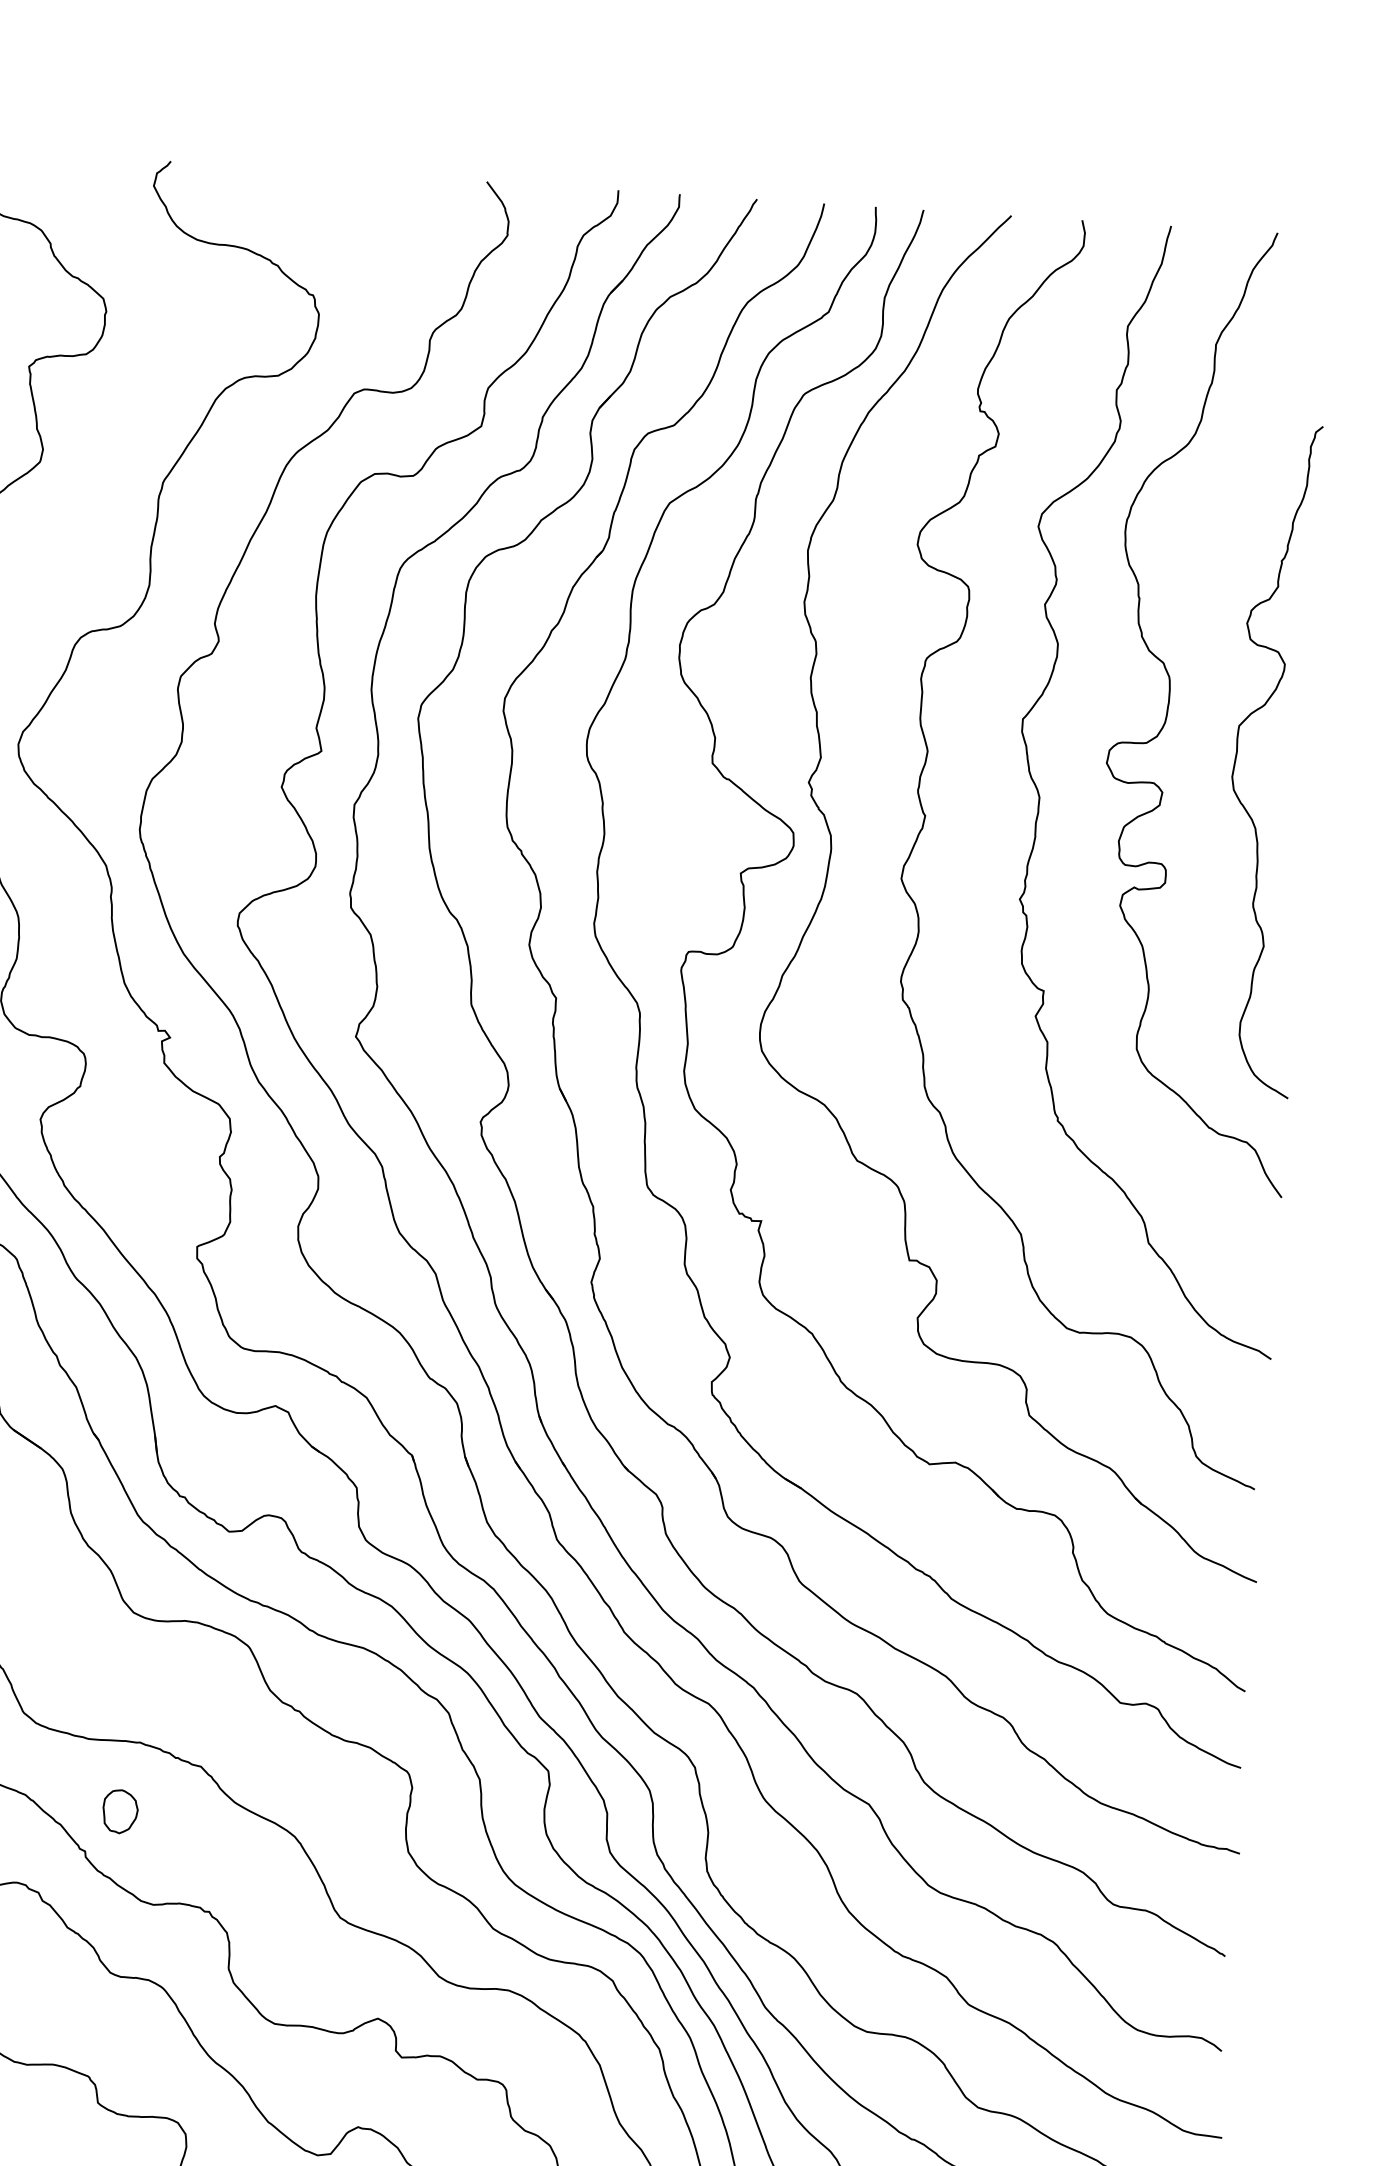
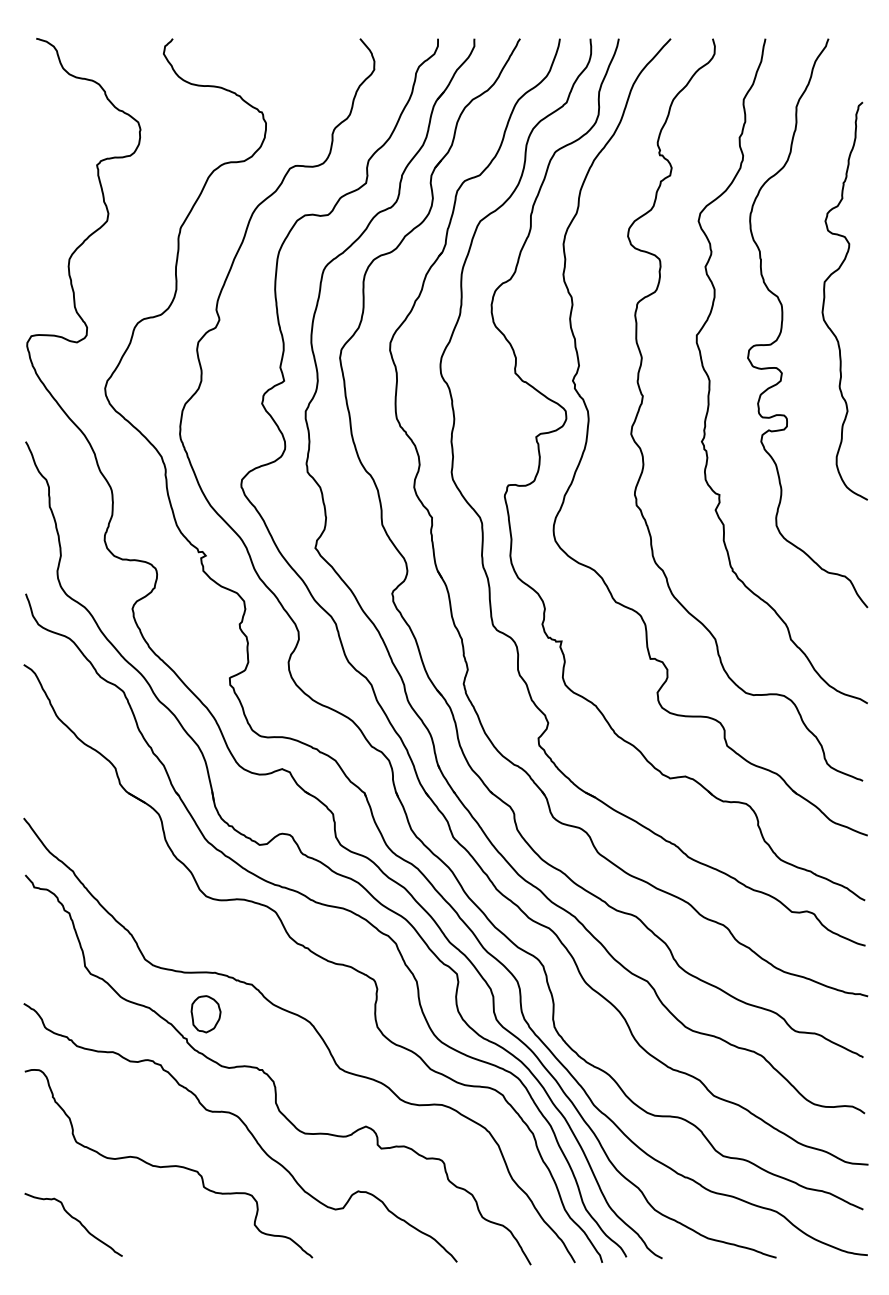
curve: (1238, 753) -> (825, 298), moved
part: (119, 1811) -> (205, 1014), size x1.43

